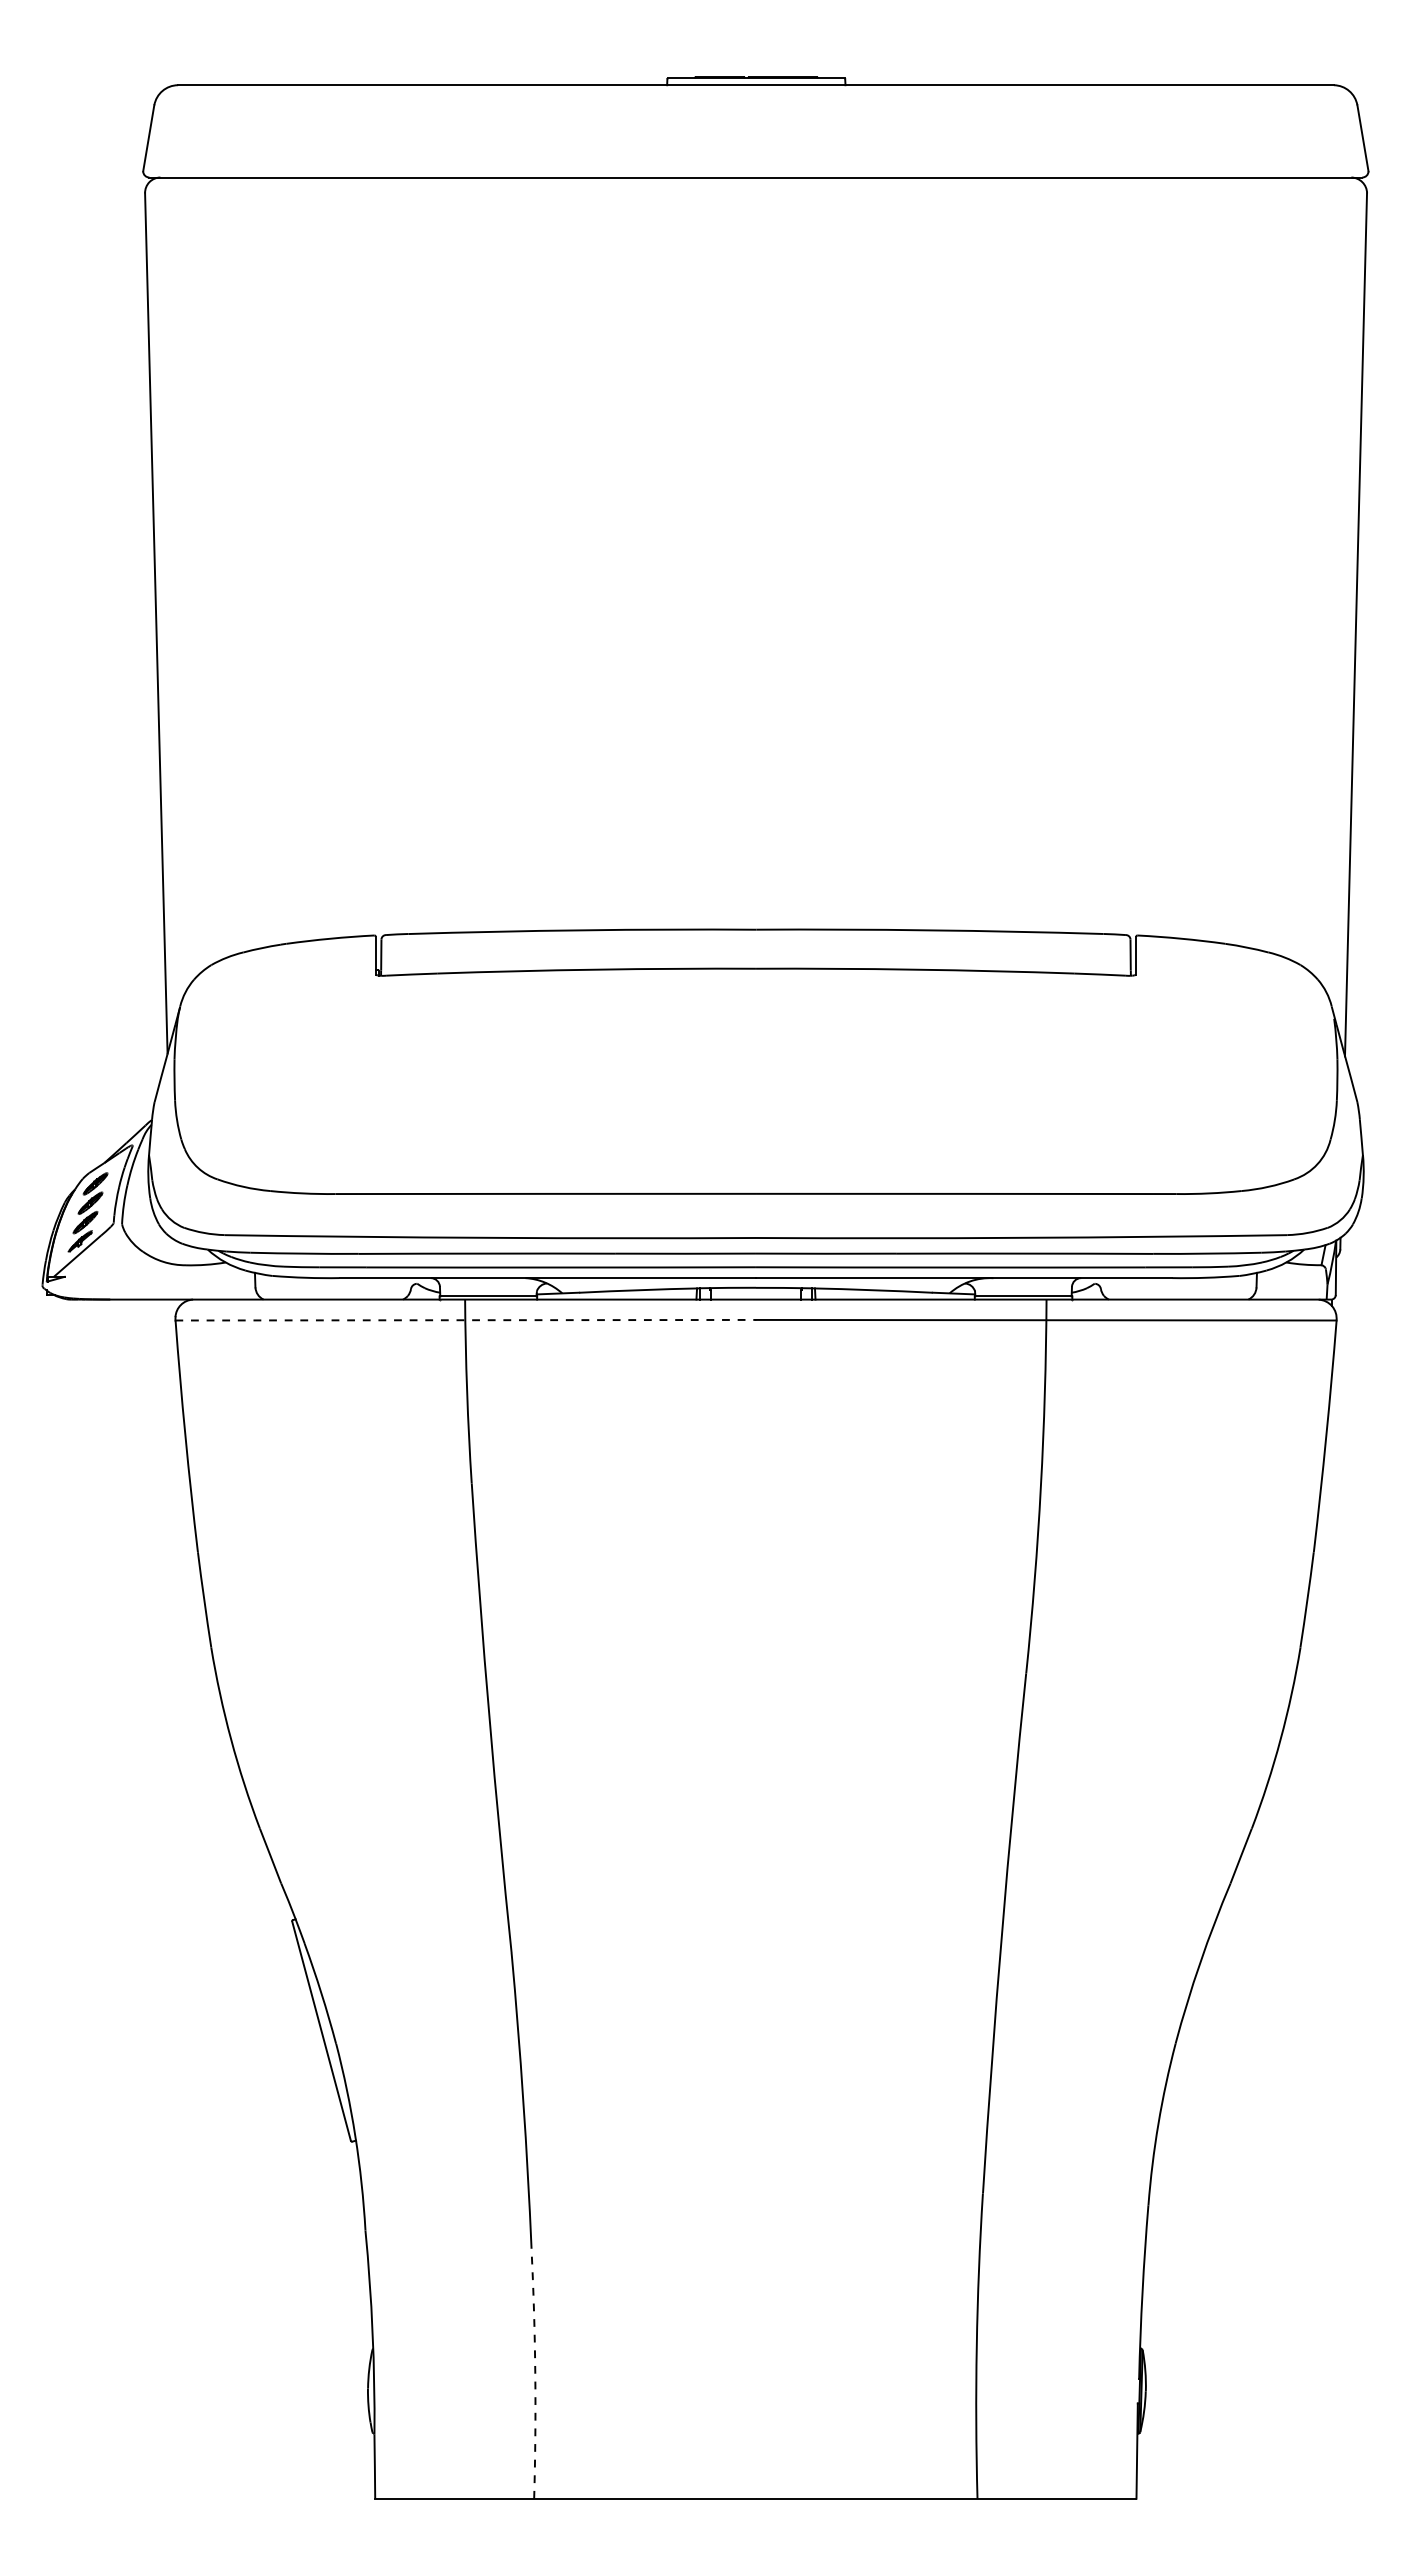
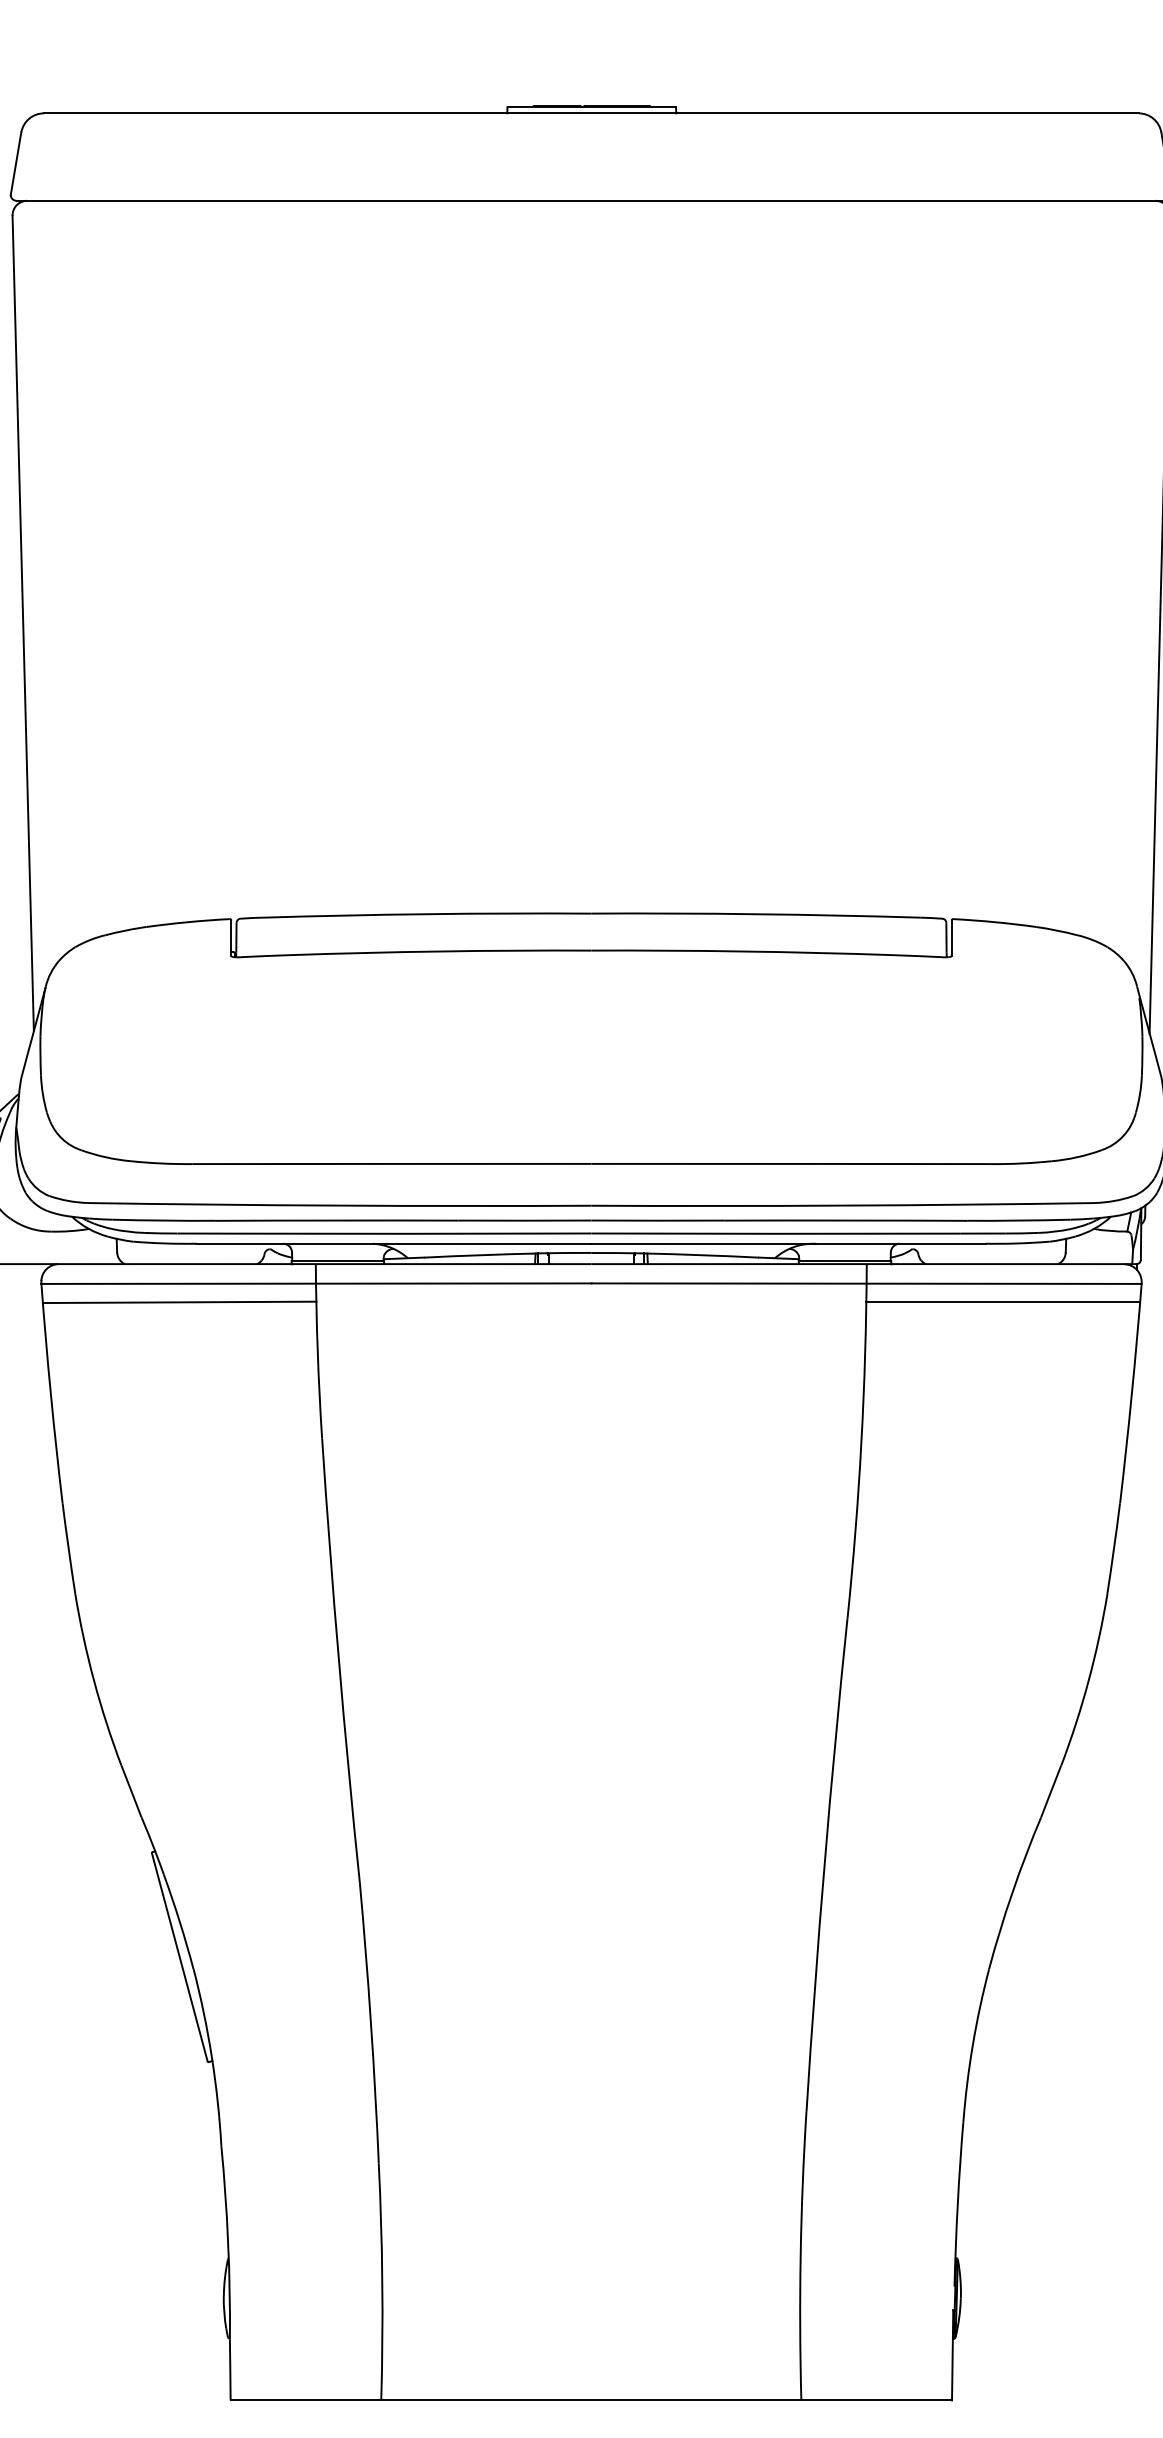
line: (466, 1320) -> (317, 1283), dashed -> solid
line: (321, 1339) -> (179, 1301), added
line: (1190, 1339) -> (1003, 1301), added
arc: (535, 2373) -> (382, 2281), dashed -> solid

